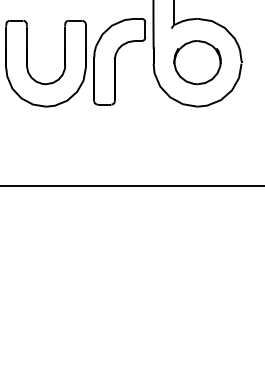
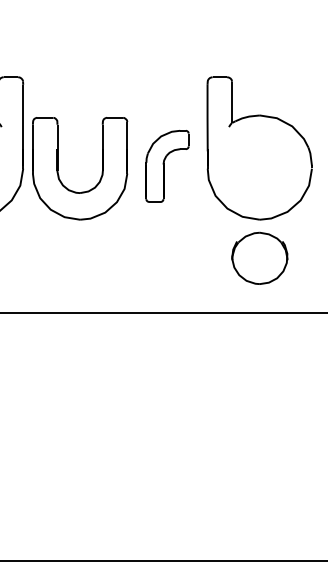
part: (119, 61) -> (167, 166), size x0.7
part: (197, 61) -> (259, 257), moved

